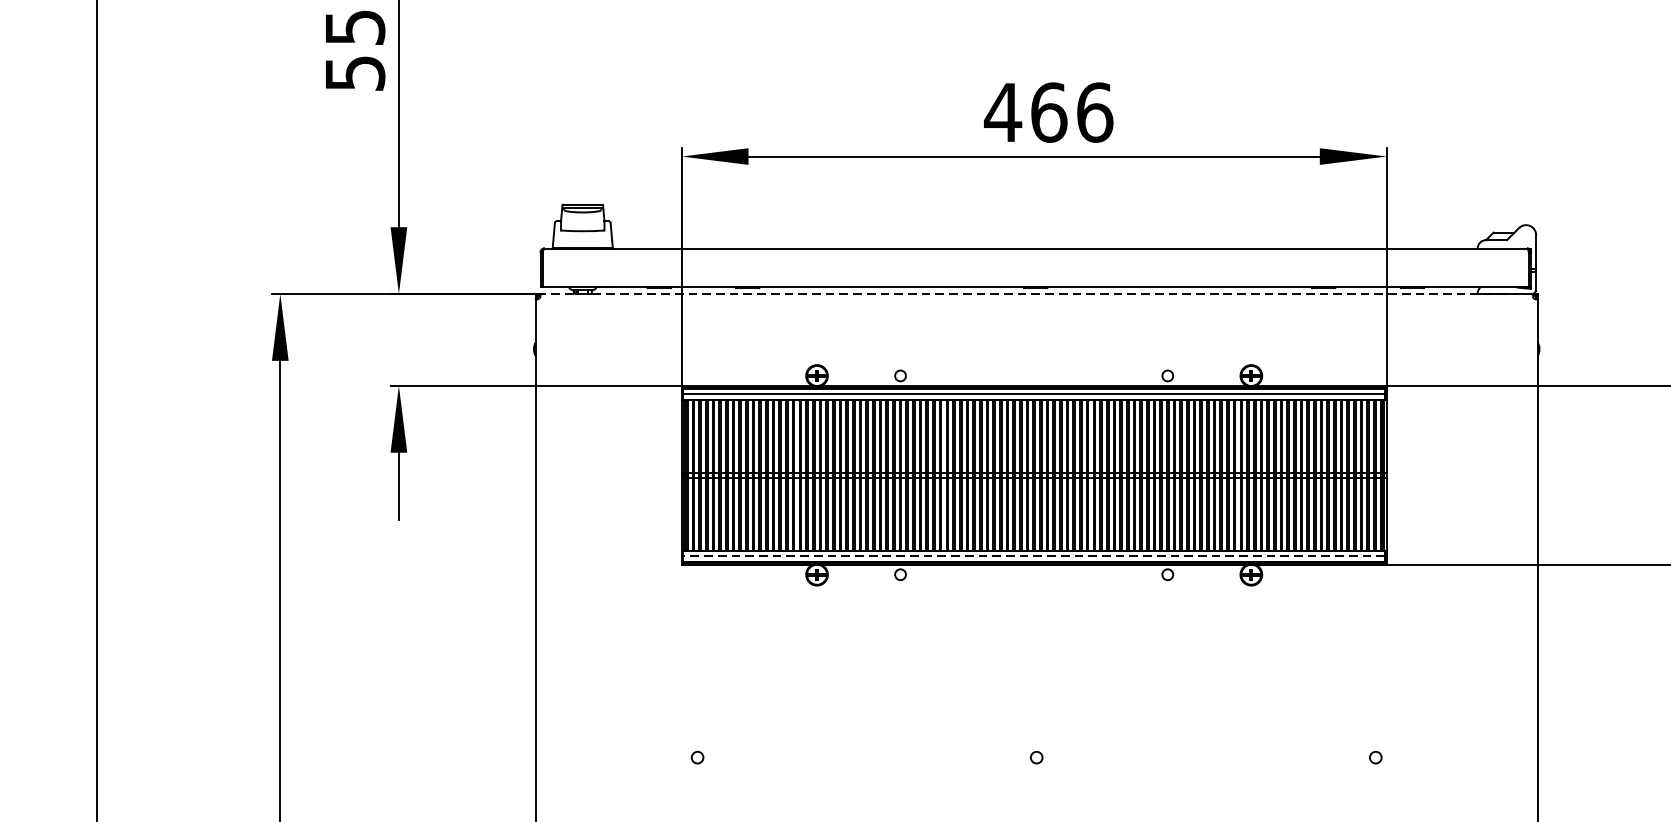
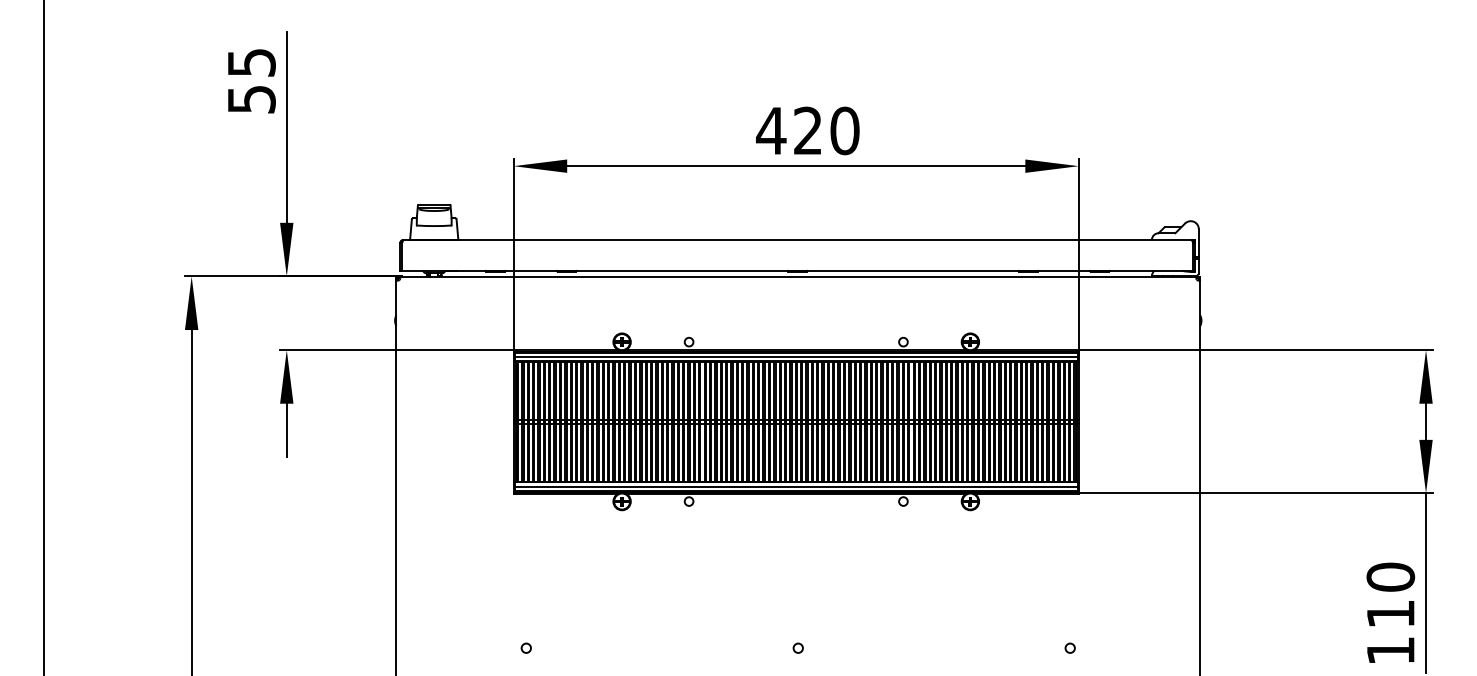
text: (1071, 112) -> (826, 130), 466 -> 420
line: (1036, 294) -> (798, 276), dashed -> solid
line: (1033, 555) -> (795, 486), dashed -> solid

